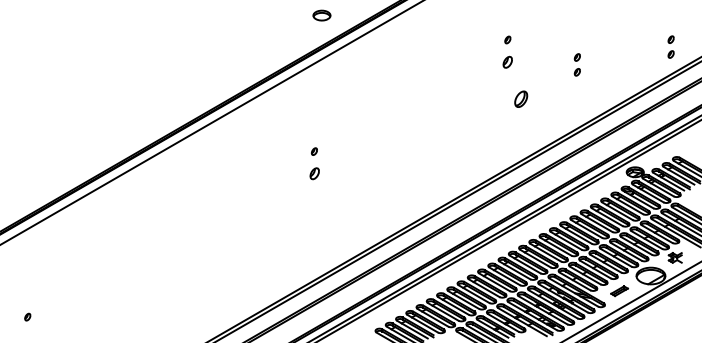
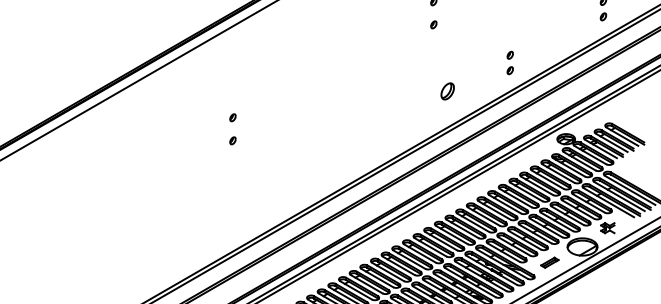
part: (507, 61) -> (433, 24), size x0.62
part: (576, 64) -> (509, 62), moved
part: (521, 98) -> (448, 90), moved
part: (313, 173) -> (231, 140), size x0.62

